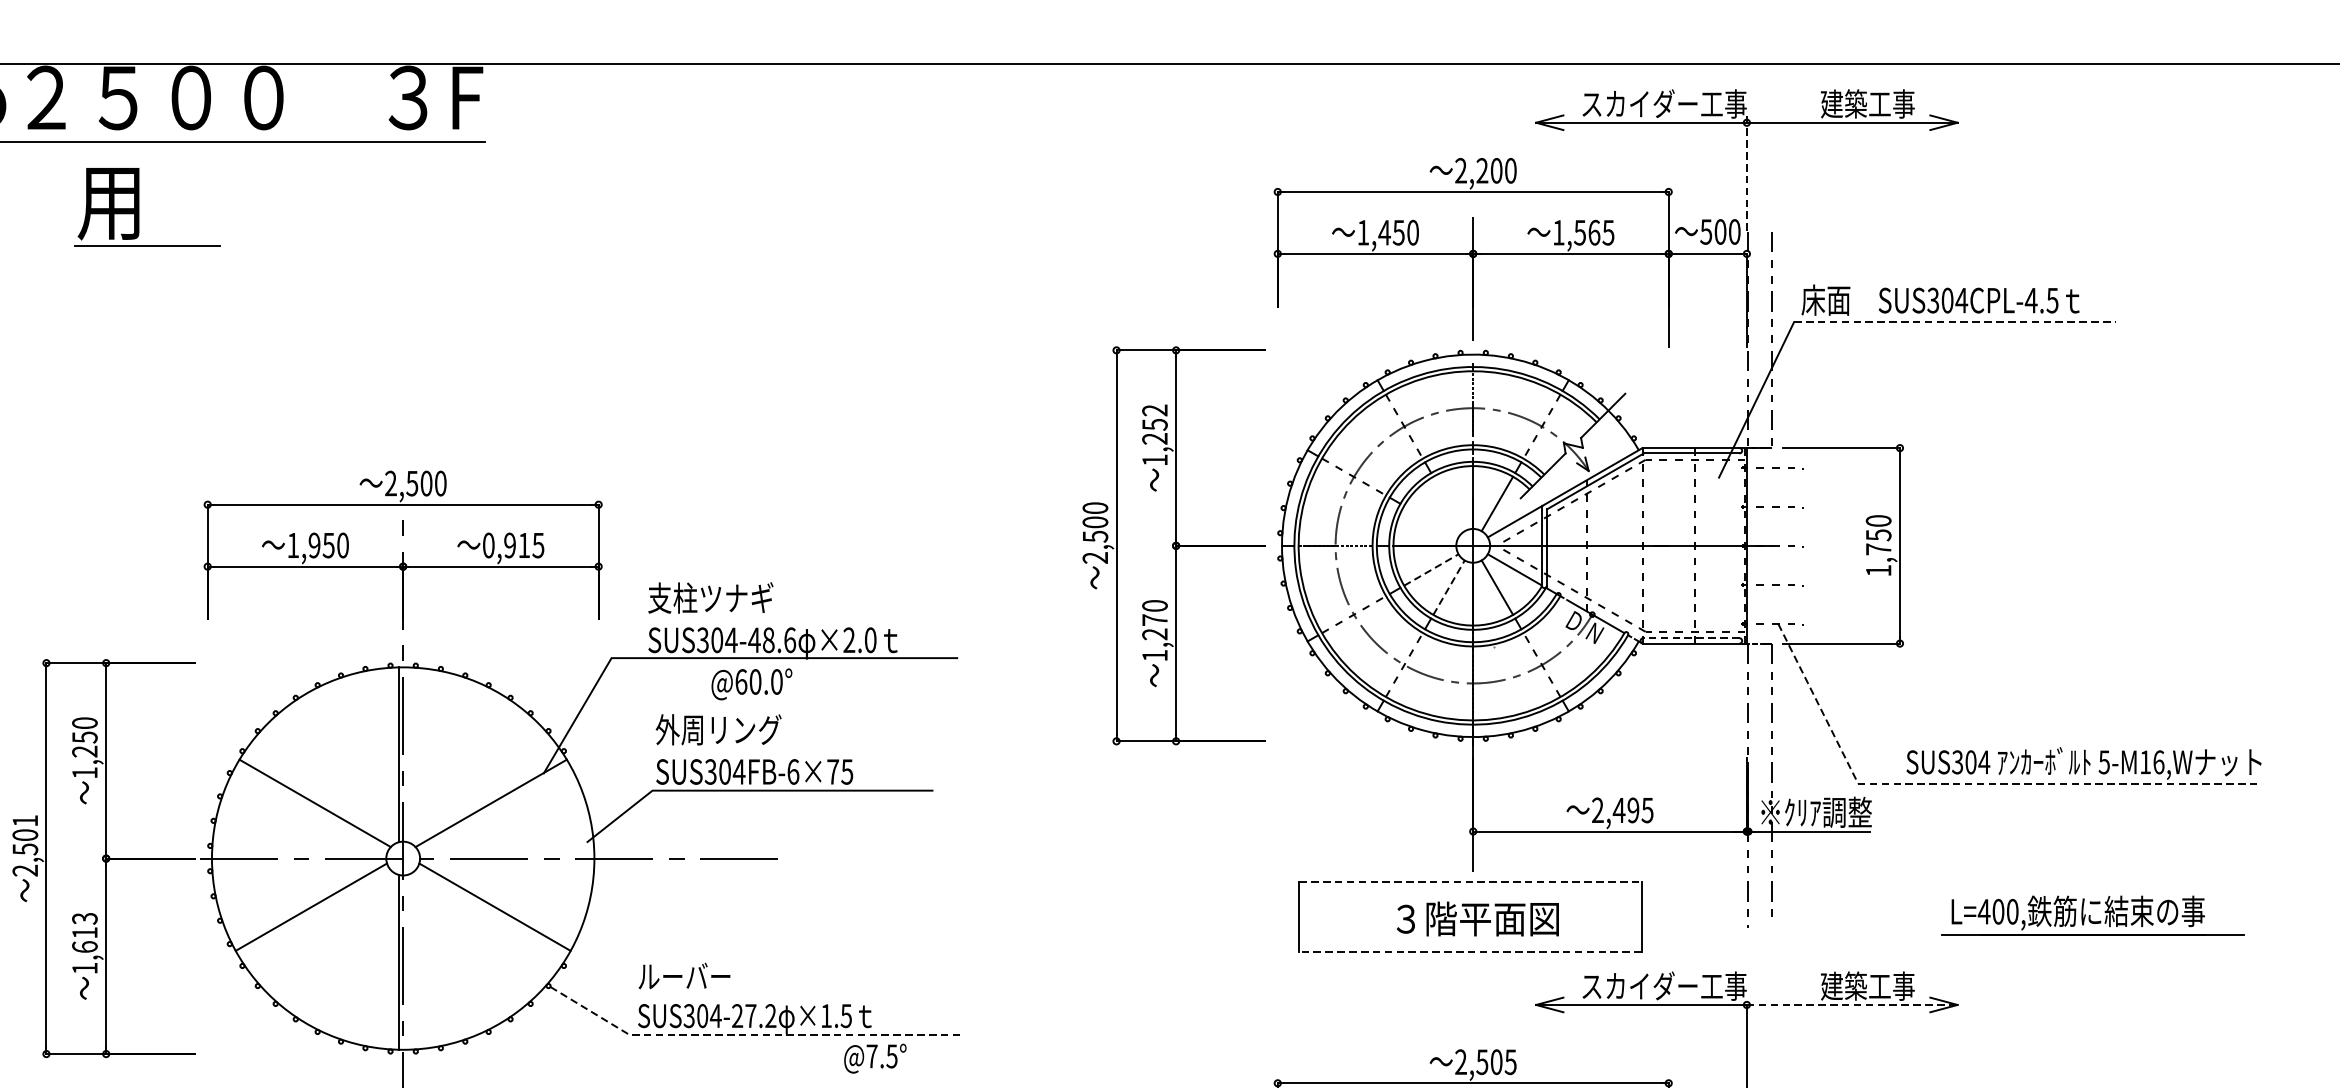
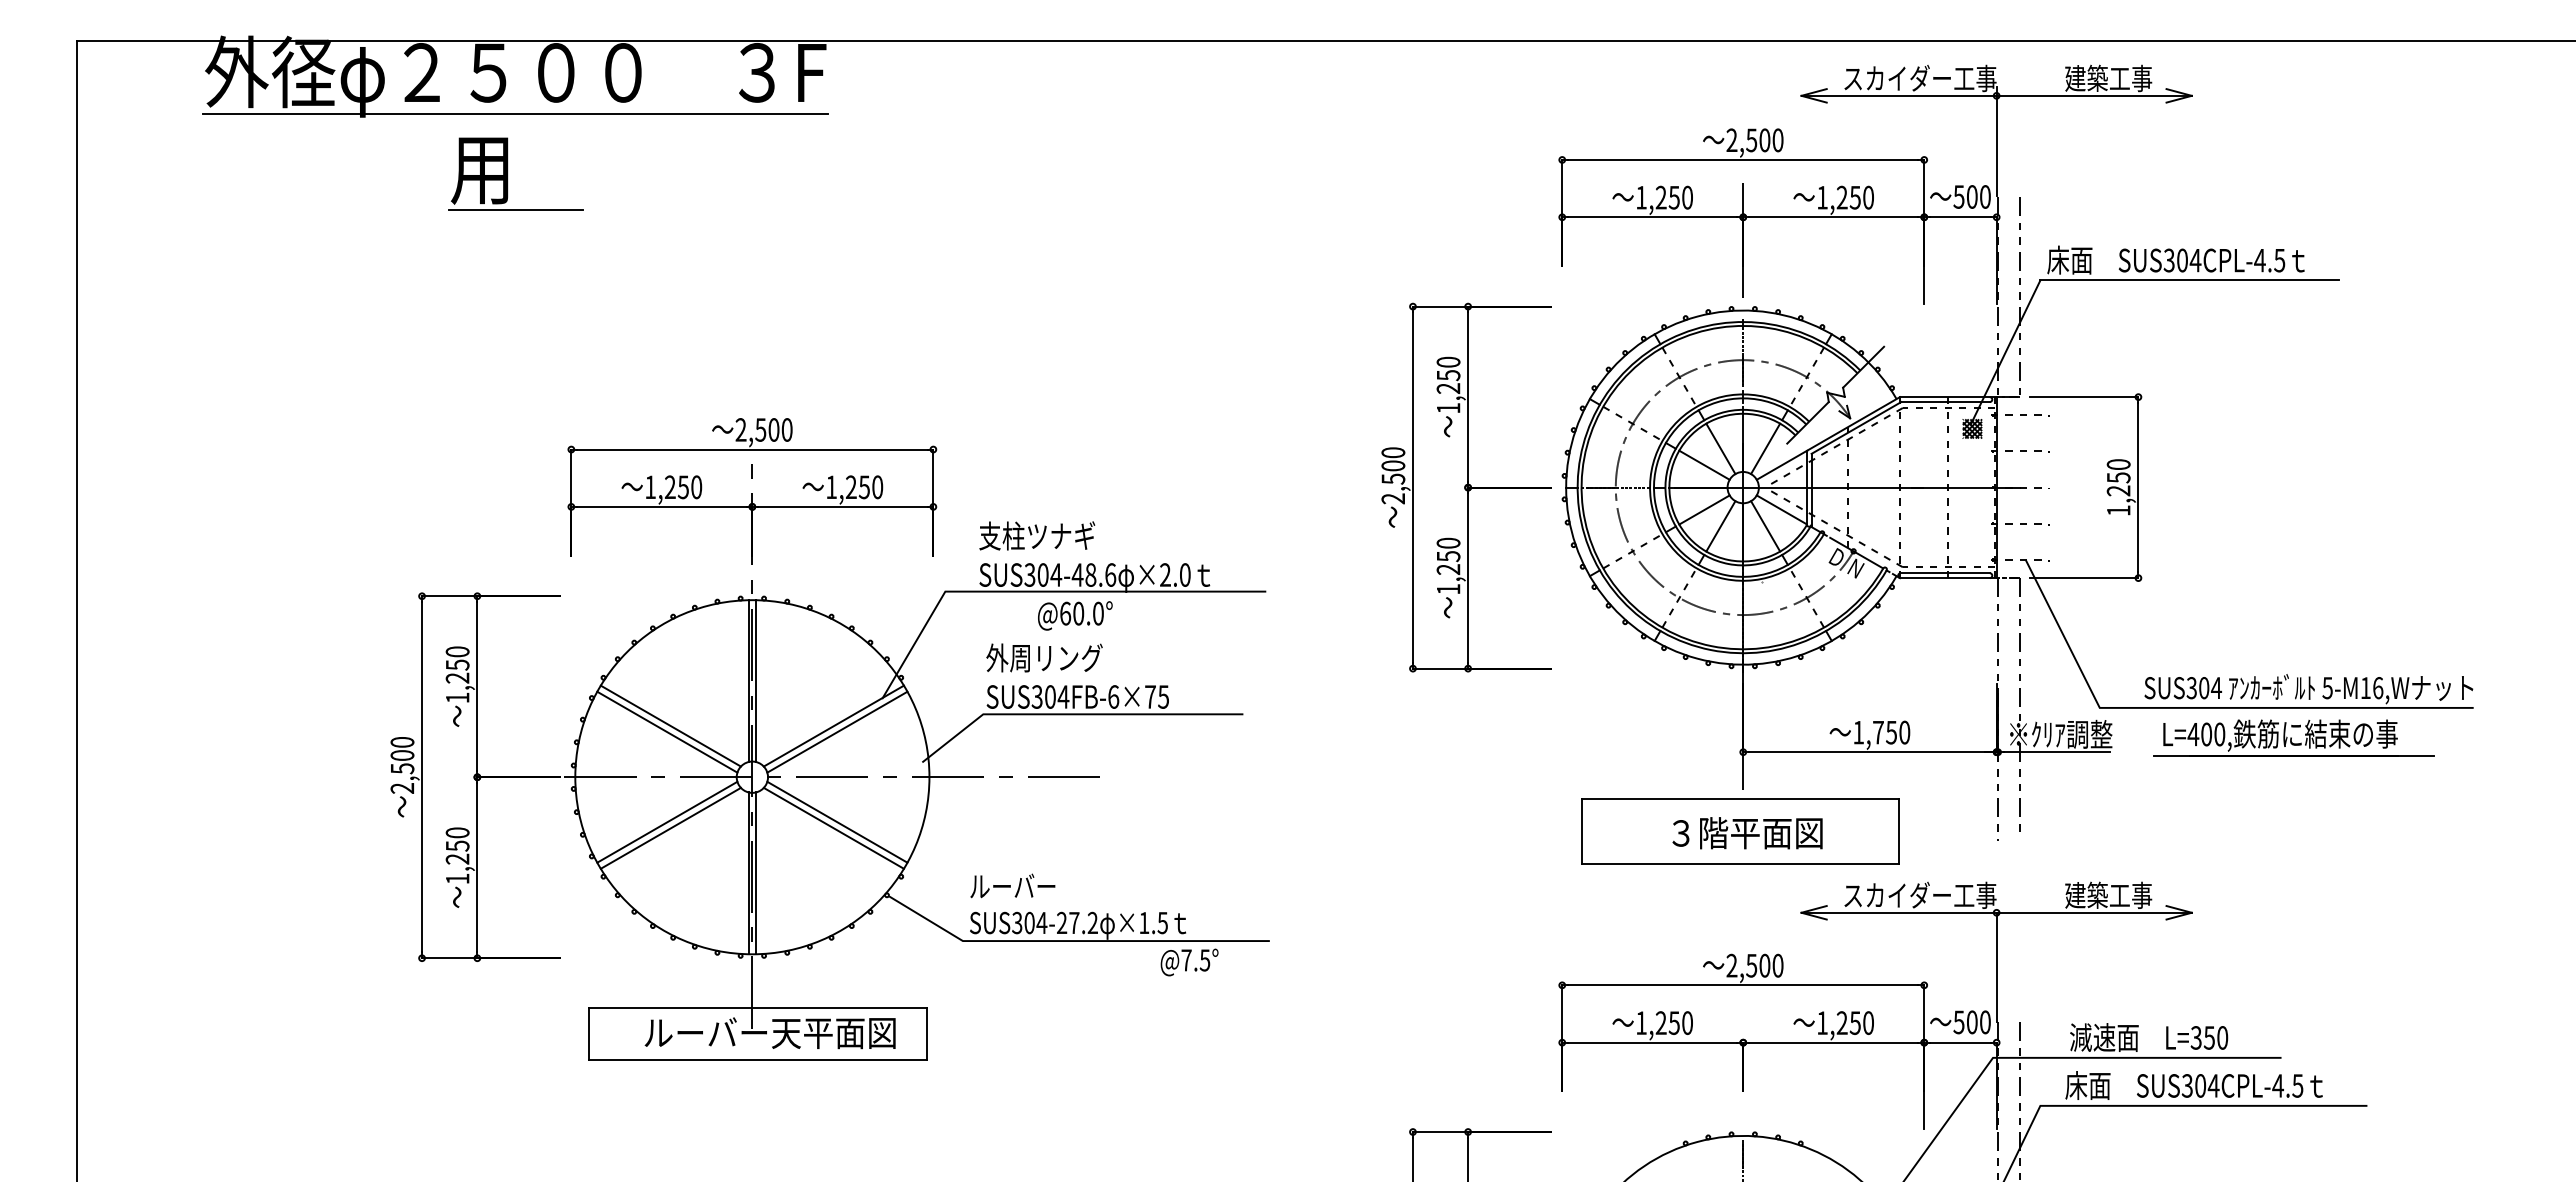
text: (1482, 170) -> (1751, 140), 2,200 -> 2,500
line: (1746, 172) -> (1996, 141), dashed -> solid
text: (1384, 232) -> (1661, 197), 1,450 -> 1,250
text: (1593, 232) -> (1854, 197), 1,565 -> 1,250
line: (1956, 322) -> (2190, 280), dashed -> solid
text: (1154, 409) -> (1448, 361), 1,252 -> 1,250
hatch: (1720, 481) -> (1972, 428), added
line: (1448, 503) -> (1720, 448), added
line: (1431, 520) -> (1704, 464), added
text: (314, 545) -> (670, 487), 1,950 -> 1,250
text: (513, 545) -> (854, 487), 0,915 -> 1,250
text: (1878, 548) -> (2118, 490), 1,750 -> 1,250
line: (1431, 569) -> (1704, 509), dashed -> solid
line: (1449, 586) -> (1721, 525), dashed -> solid
text: (1154, 620) -> (1448, 556), 1,270 -> 1,250
line: (1691, 638) -> (1945, 573), dashed -> solid
line: (406, 754) -> (755, 680), added
line: (1970, 783) -> (2203, 707), dashed -> solid
line: (311, 809) -> (667, 731), added
line: (495, 809) -> (837, 731), added
text: (1622, 810) -> (1881, 732), 2,495 -> 1,750
text: (25, 821) -> (402, 742), 2,501 -> 2,500
line: (1470, 881) -> (1740, 798), dashed -> solid
line: (314, 912) -> (670, 827), added
line: (490, 912) -> (833, 827), added
part: (2092, 915) -> (2293, 737), moved
text: (84, 932) -> (457, 845), 1,613 -> 1,250
line: (1470, 952) -> (1740, 864), dashed -> solid
line: (406, 962) -> (755, 873), added
line: (1852, 1004) -> (2094, 912), dashed -> solid
line: (748, 1035) -> (1072, 941), dashed -> solid
text: (1510, 1061) -> (1777, 965), 2,505 -> 2,500

